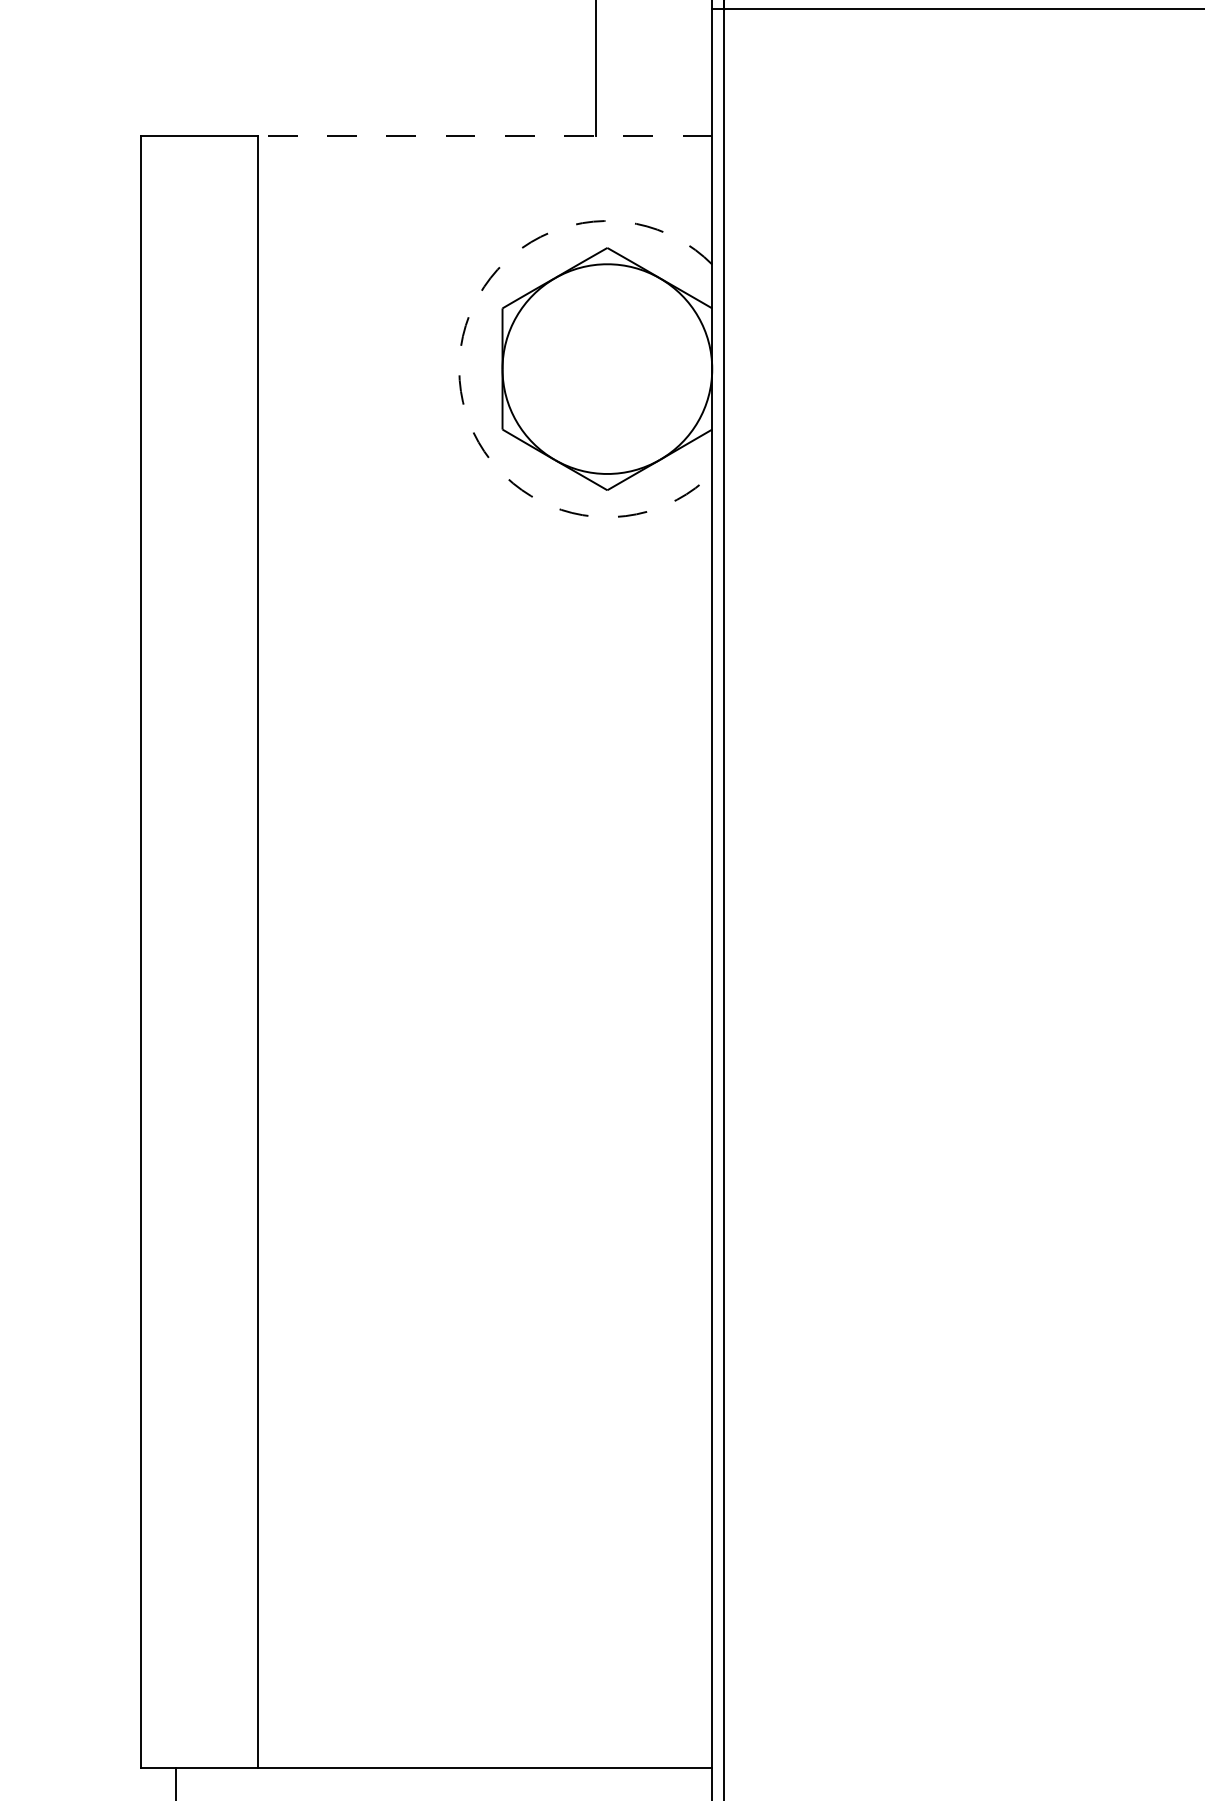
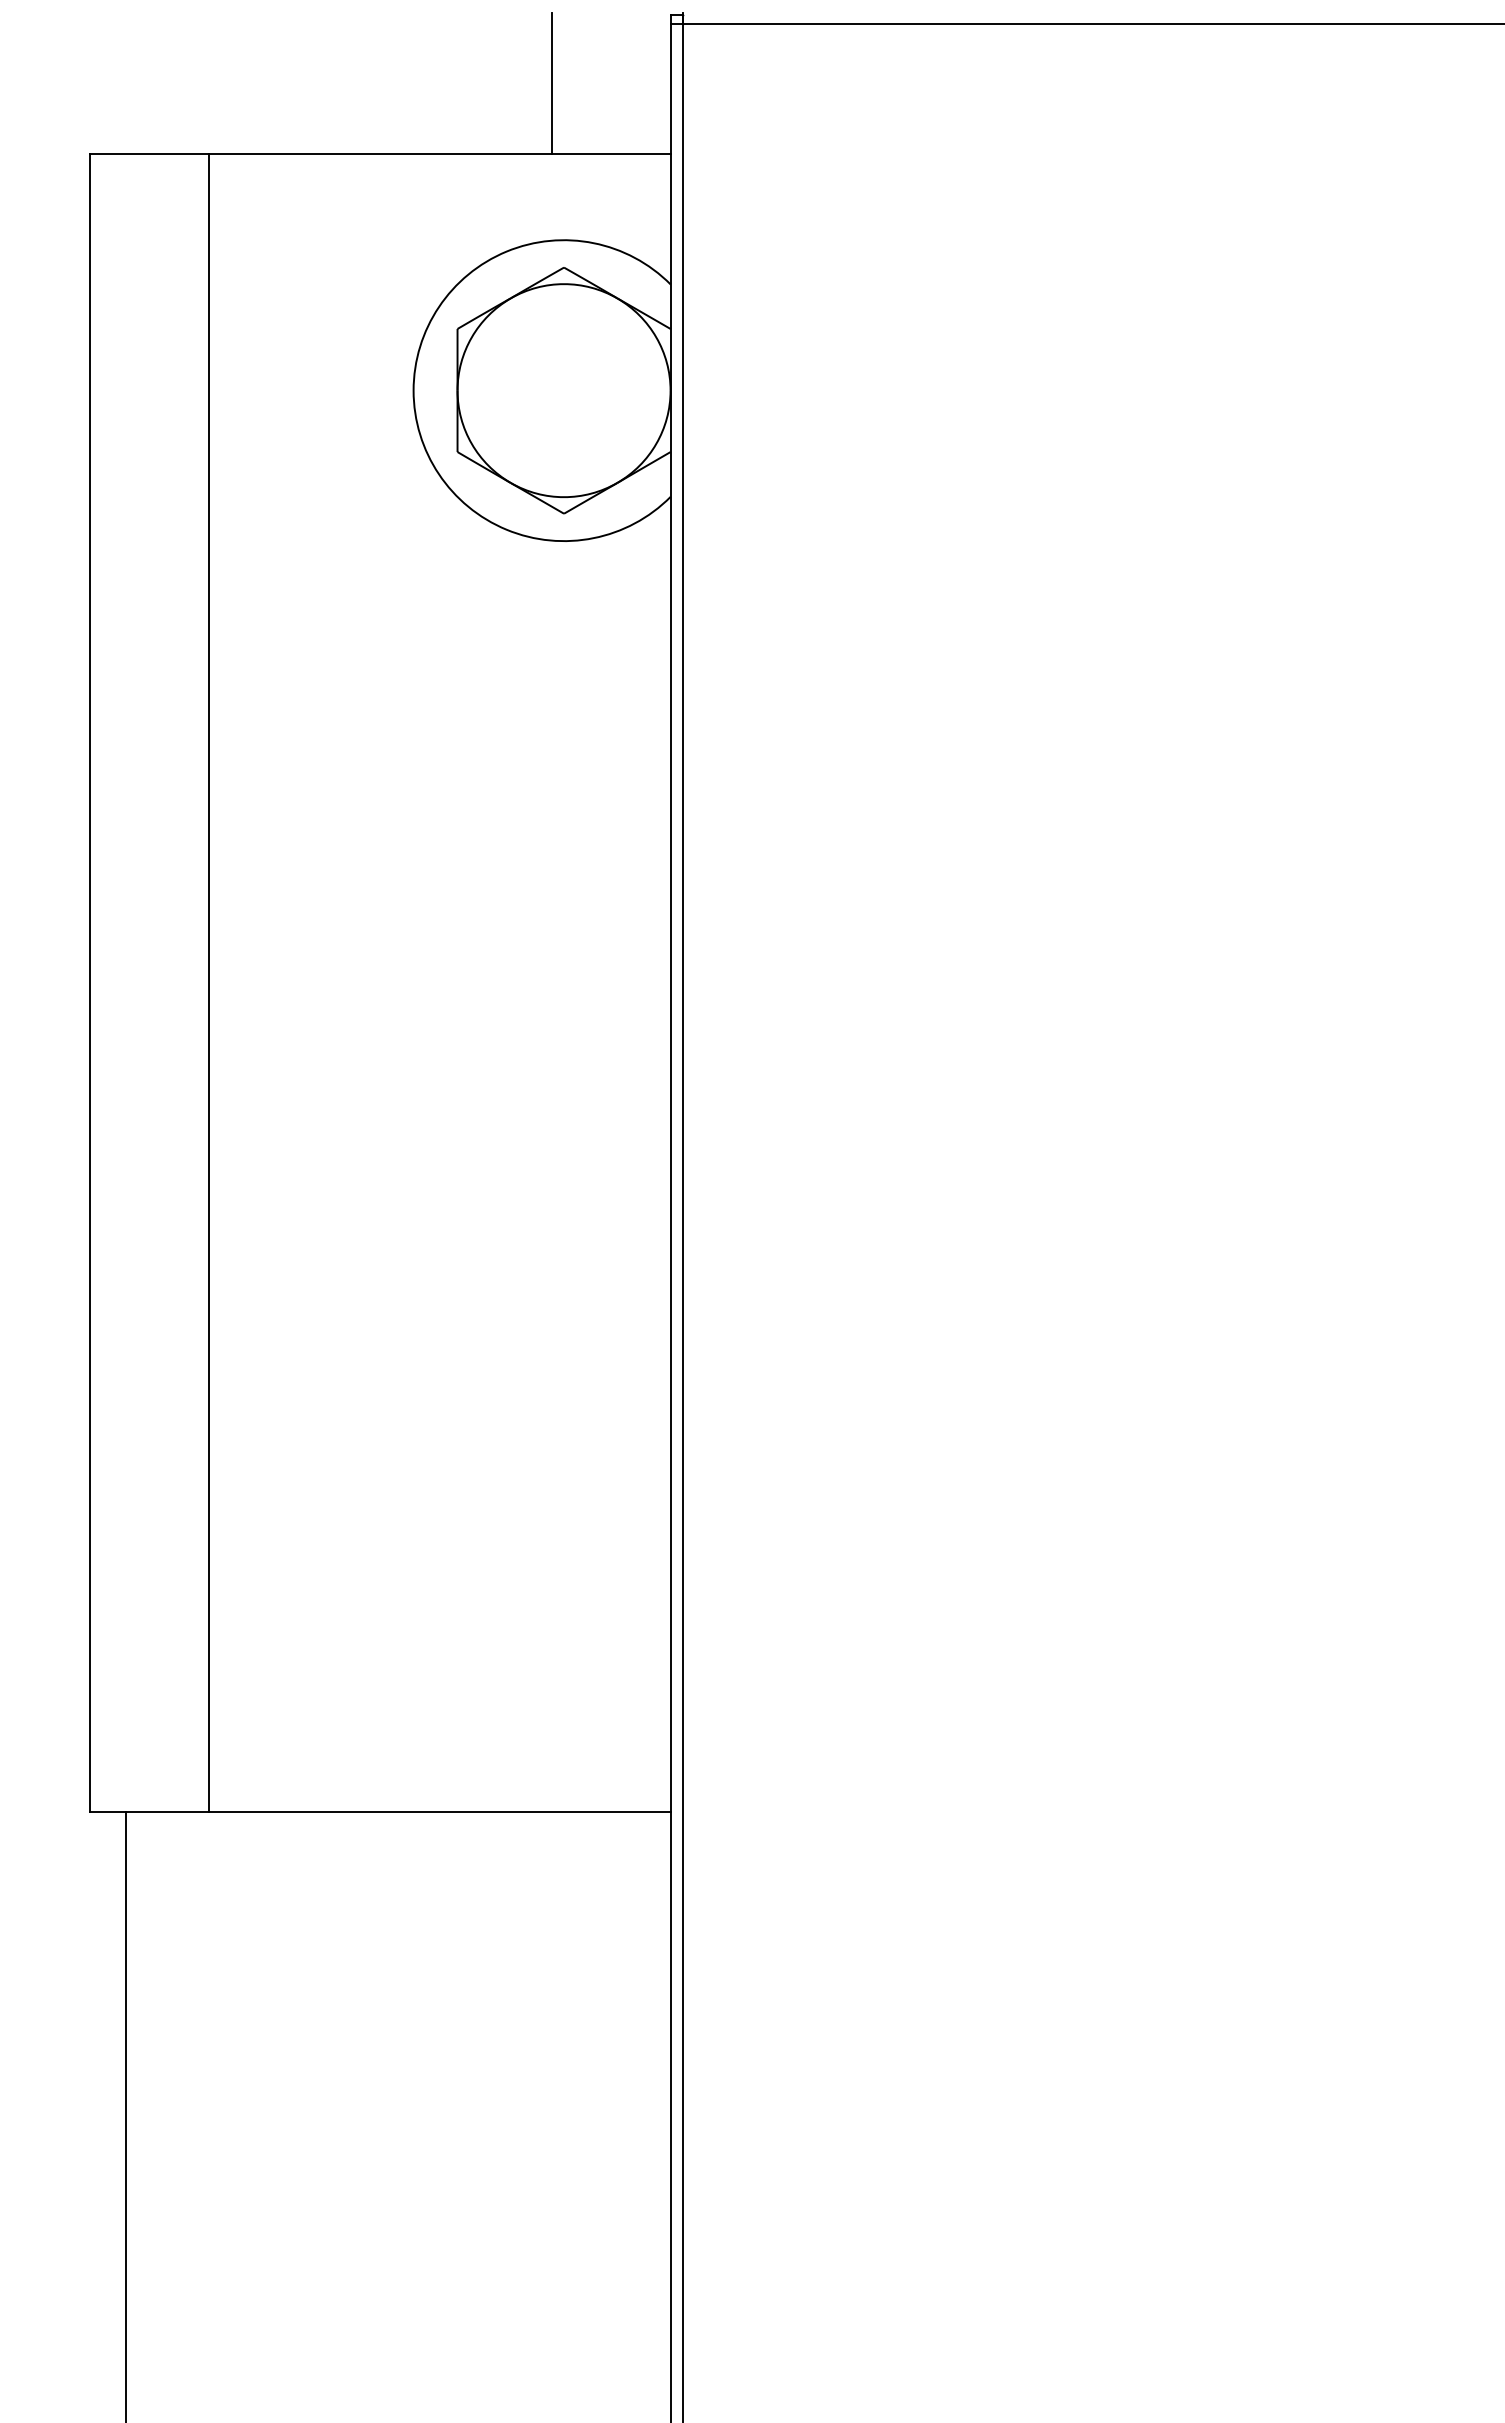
line: (484, 135) -> (439, 153), dashed -> solid
arc: (459, 368) -> (413, 390), dashed -> solid

